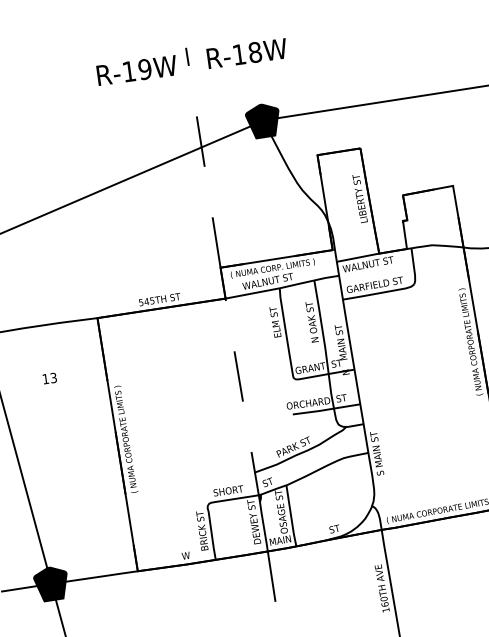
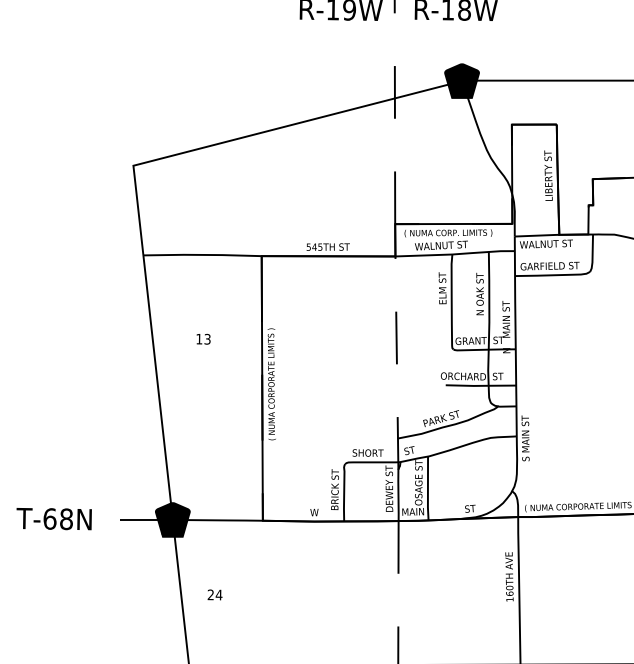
text: (49, 378) -> (203, 339), moved

